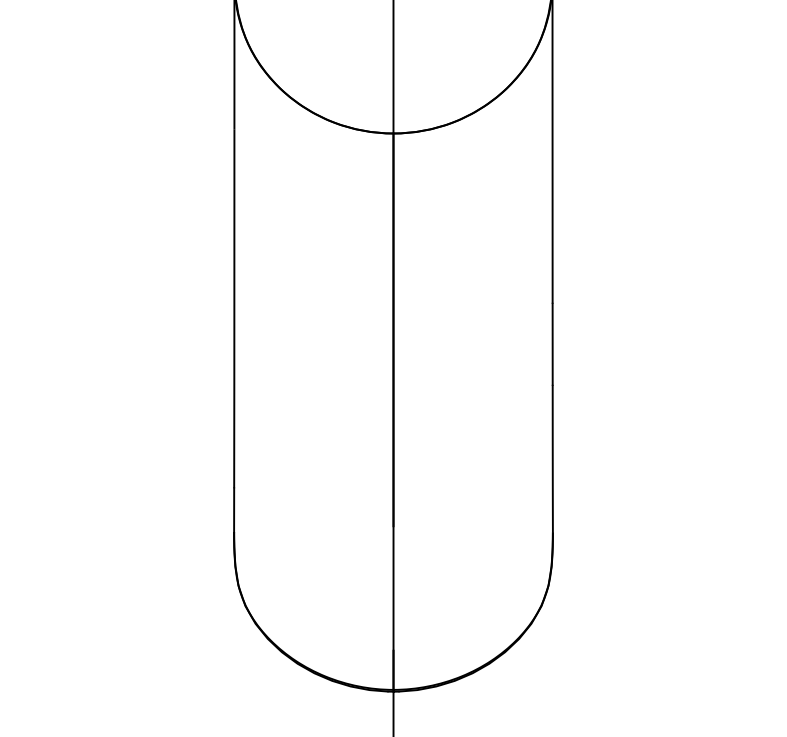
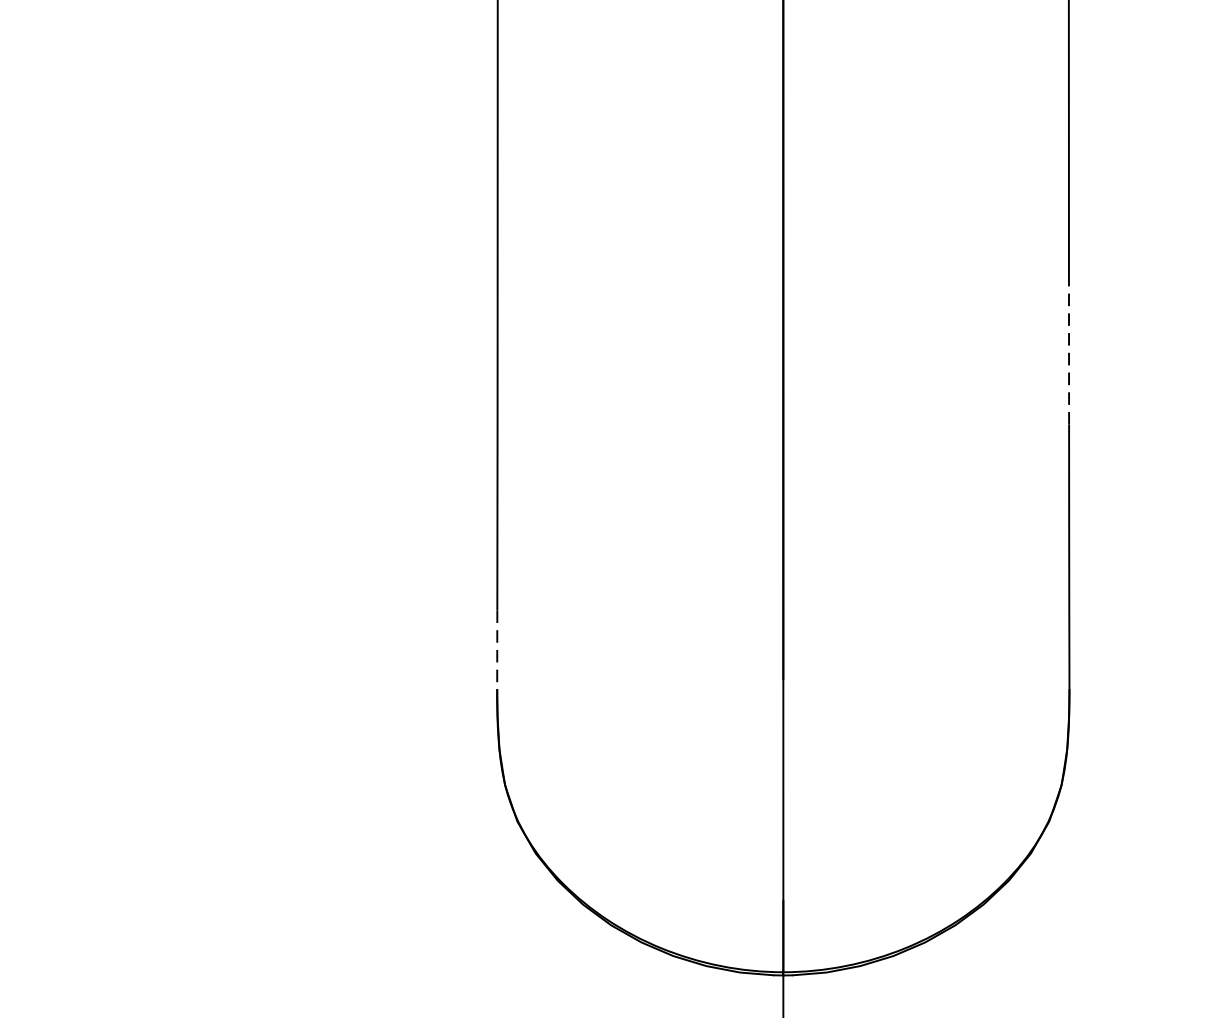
line: (552, 344) -> (1068, 352), solid -> dashed
line: (234, 510) -> (497, 650), solid -> dashed

